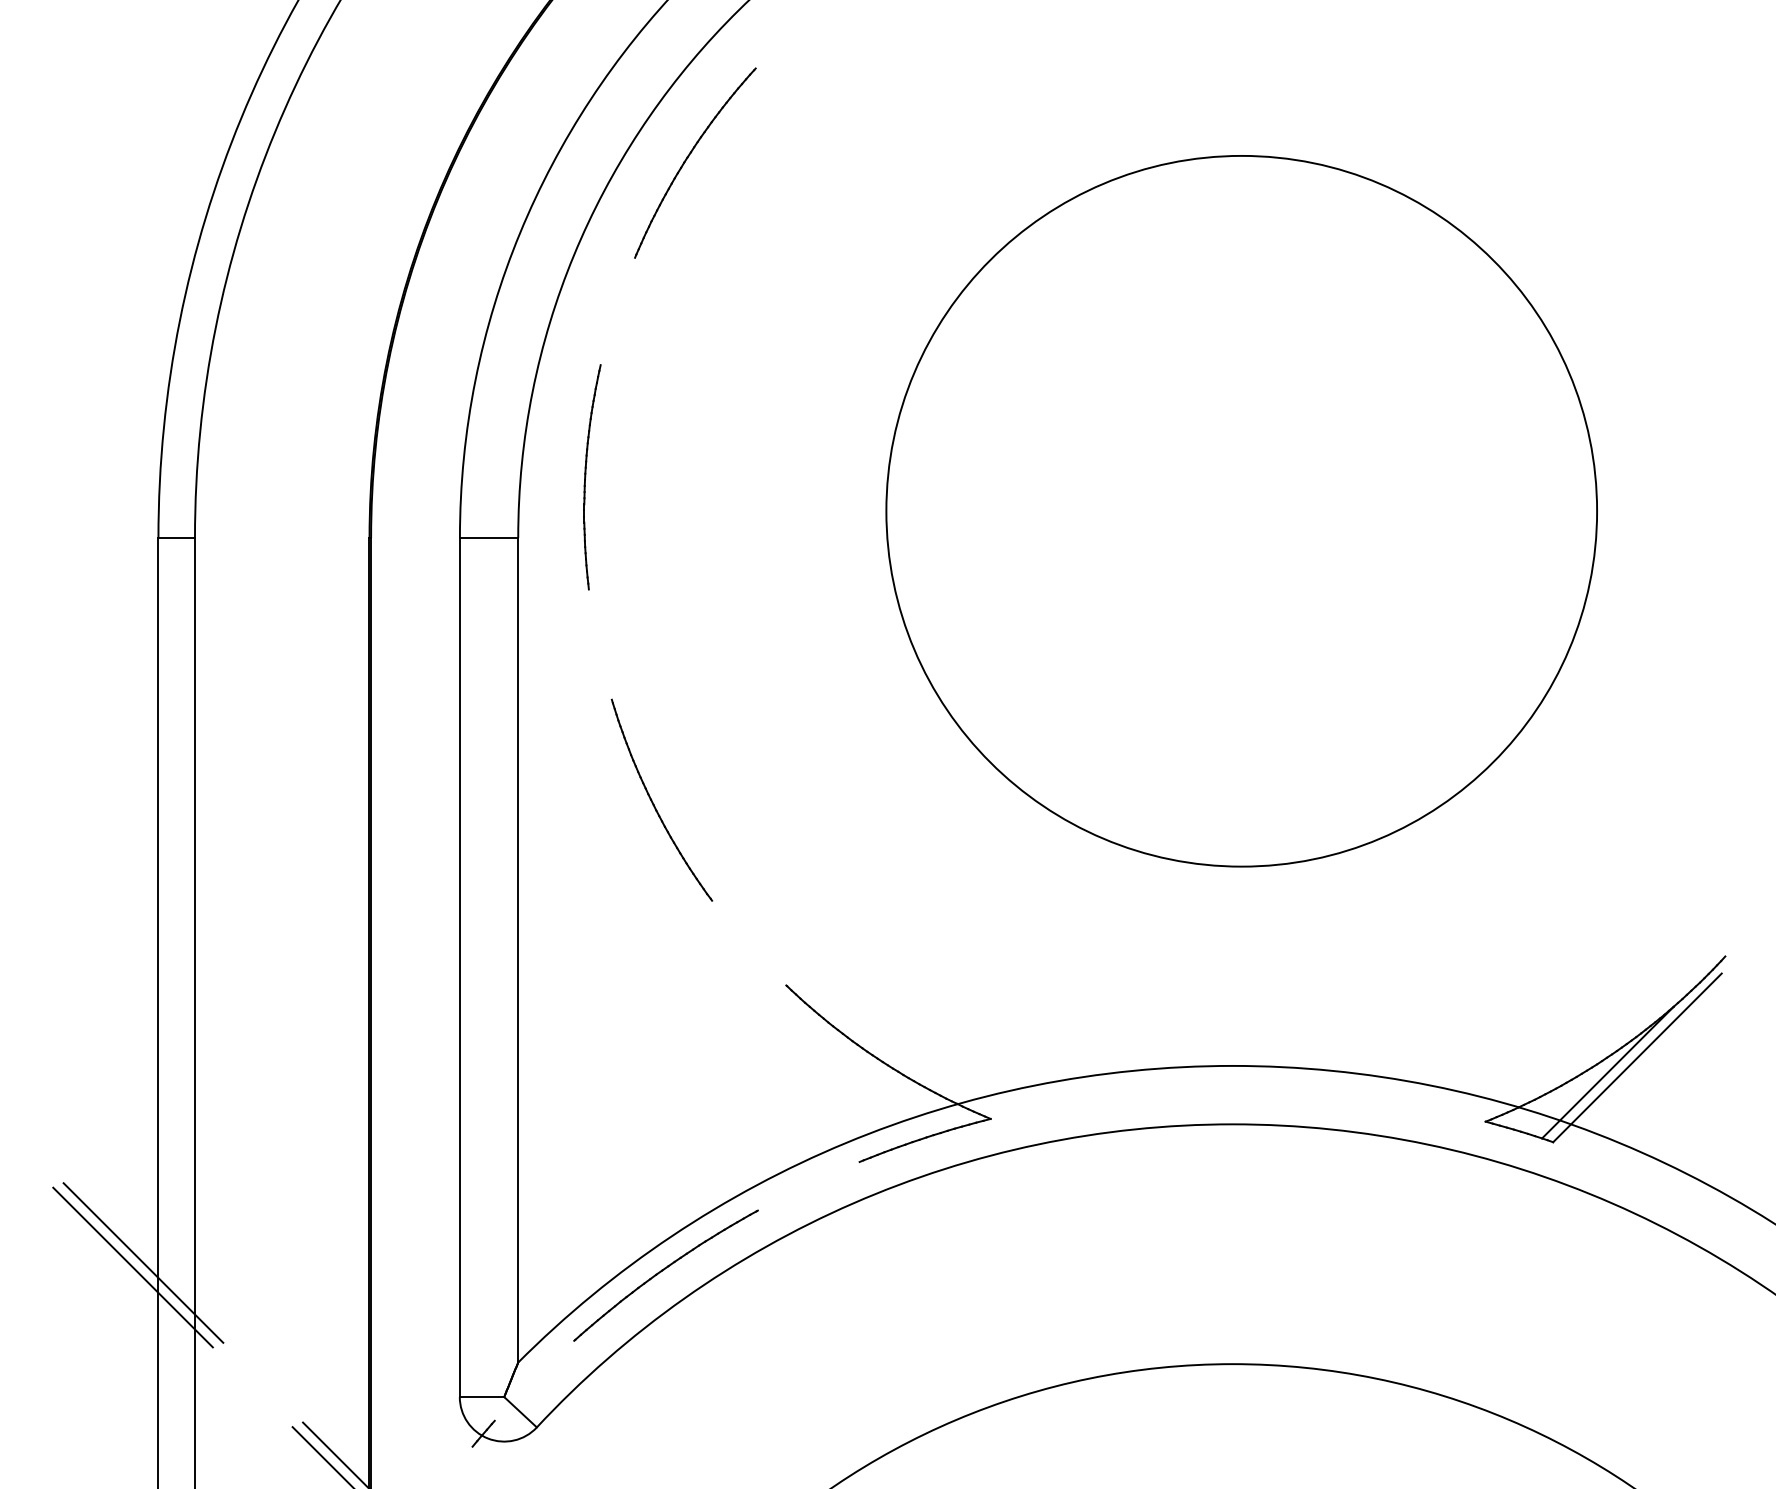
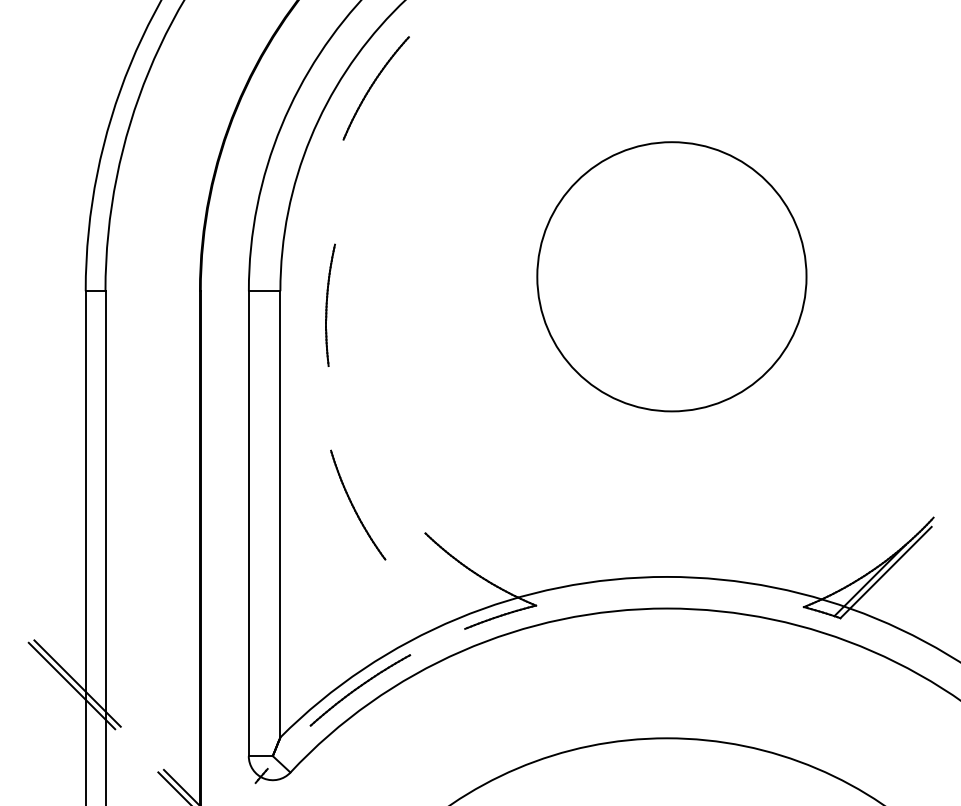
part: (592, 475) -> (330, 304), moved
circle: (1240, 510) -> (671, 276), size x0.7
part: (662, 799) -> (358, 504), moved

